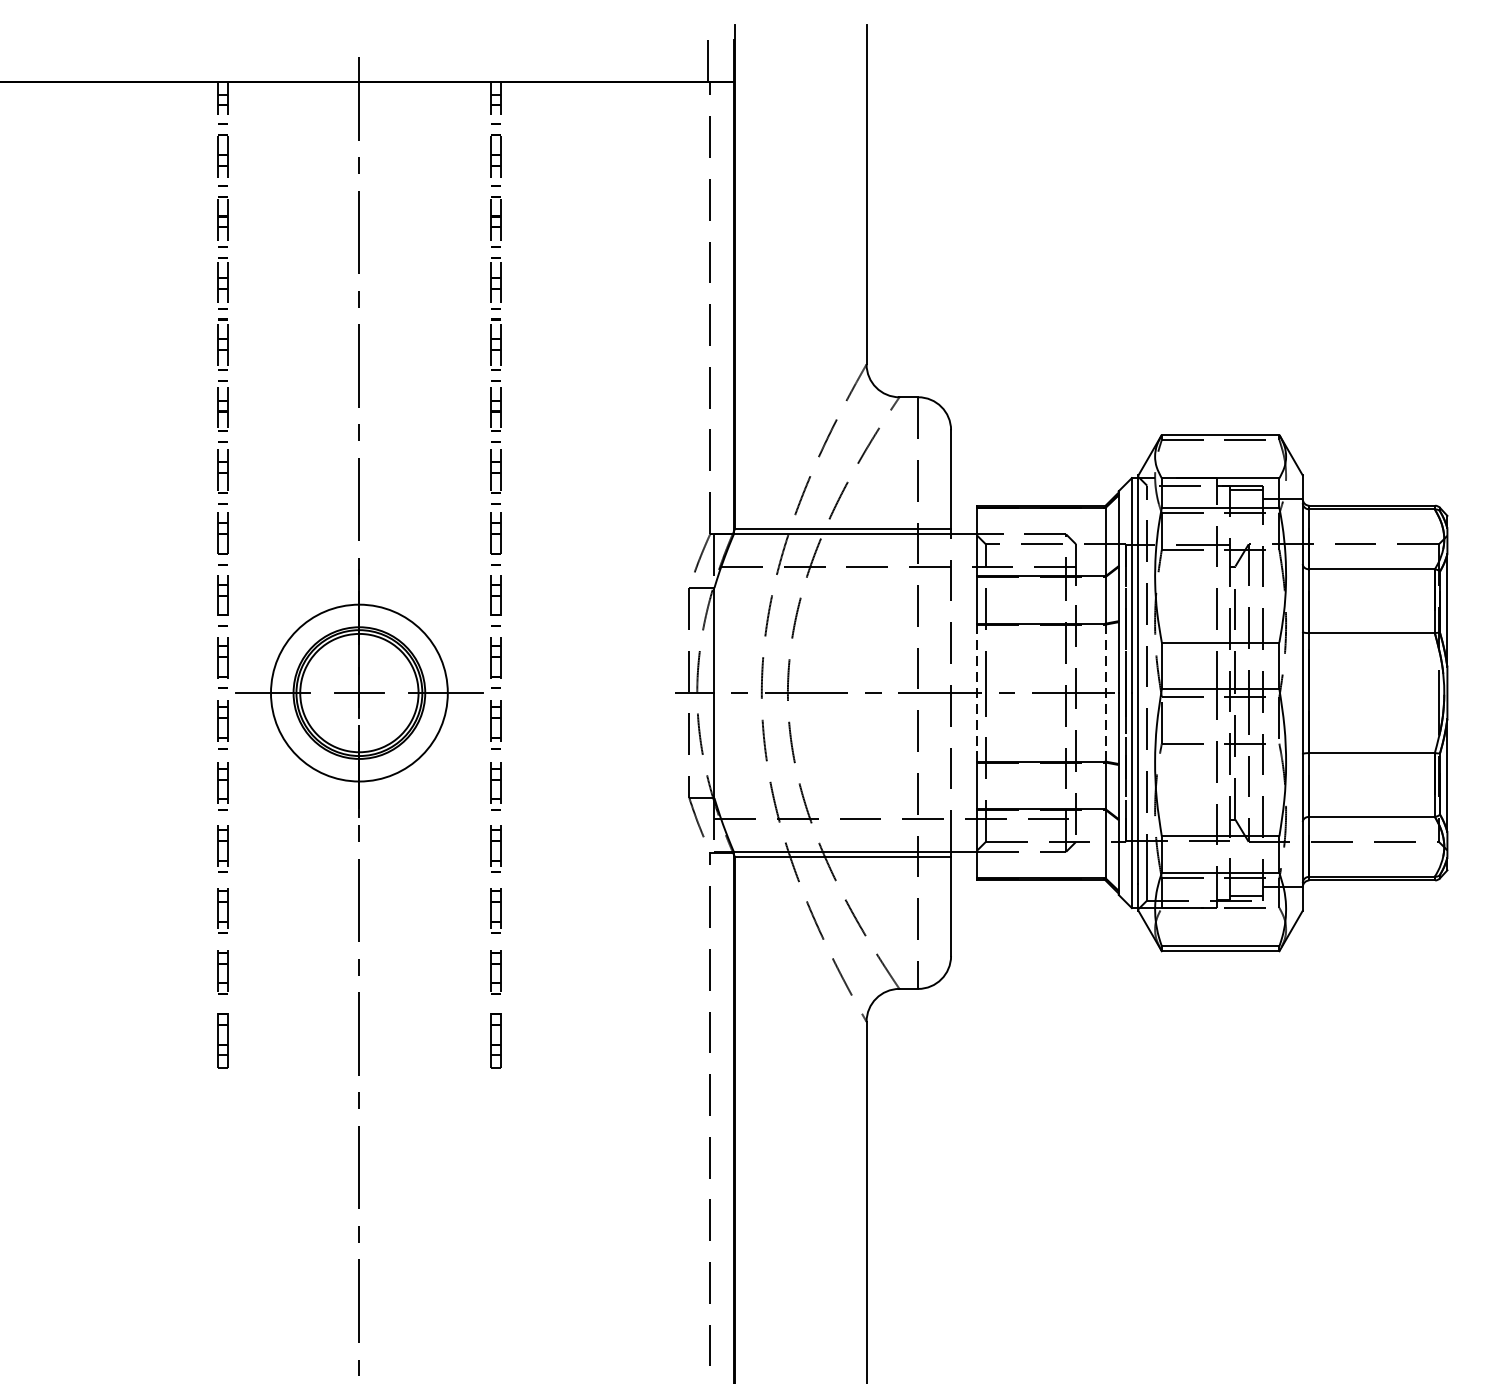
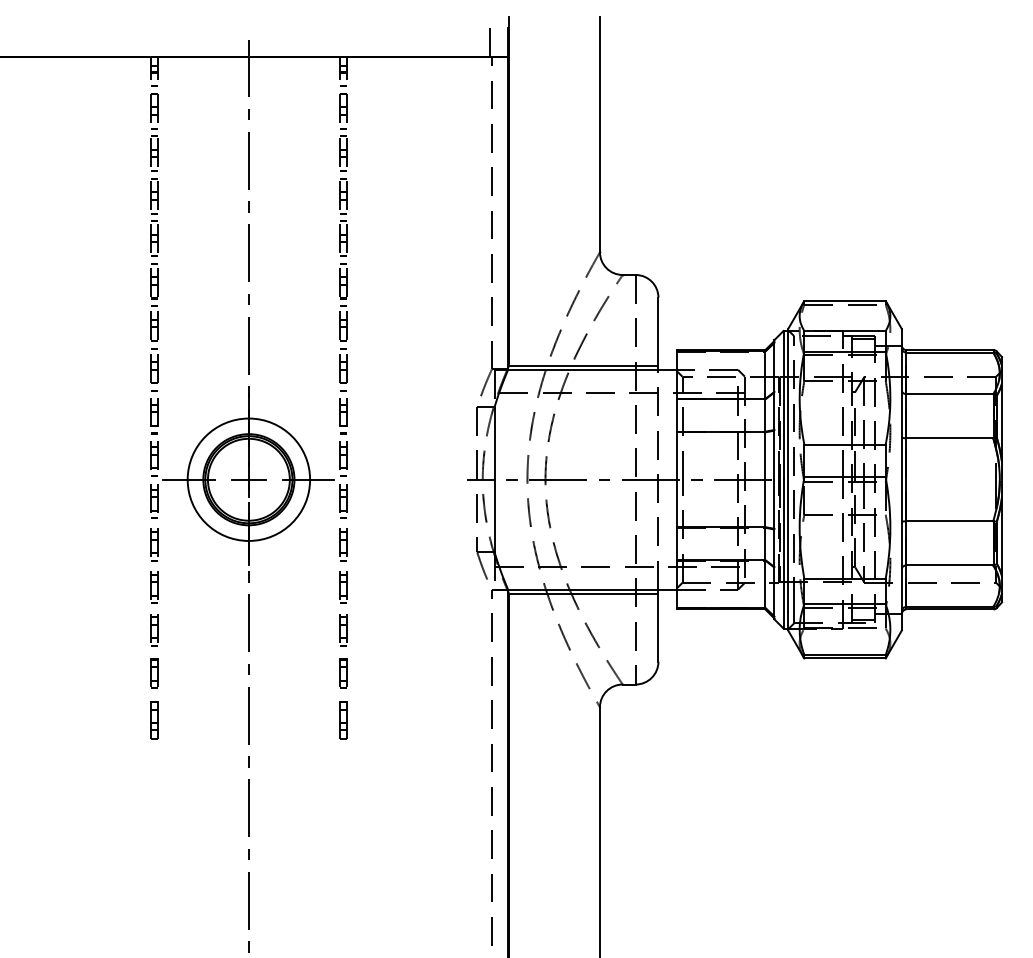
line: (977, 692) -> (676, 479), dashed -> solid
line: (1105, 692) -> (765, 479), dashed -> solid

